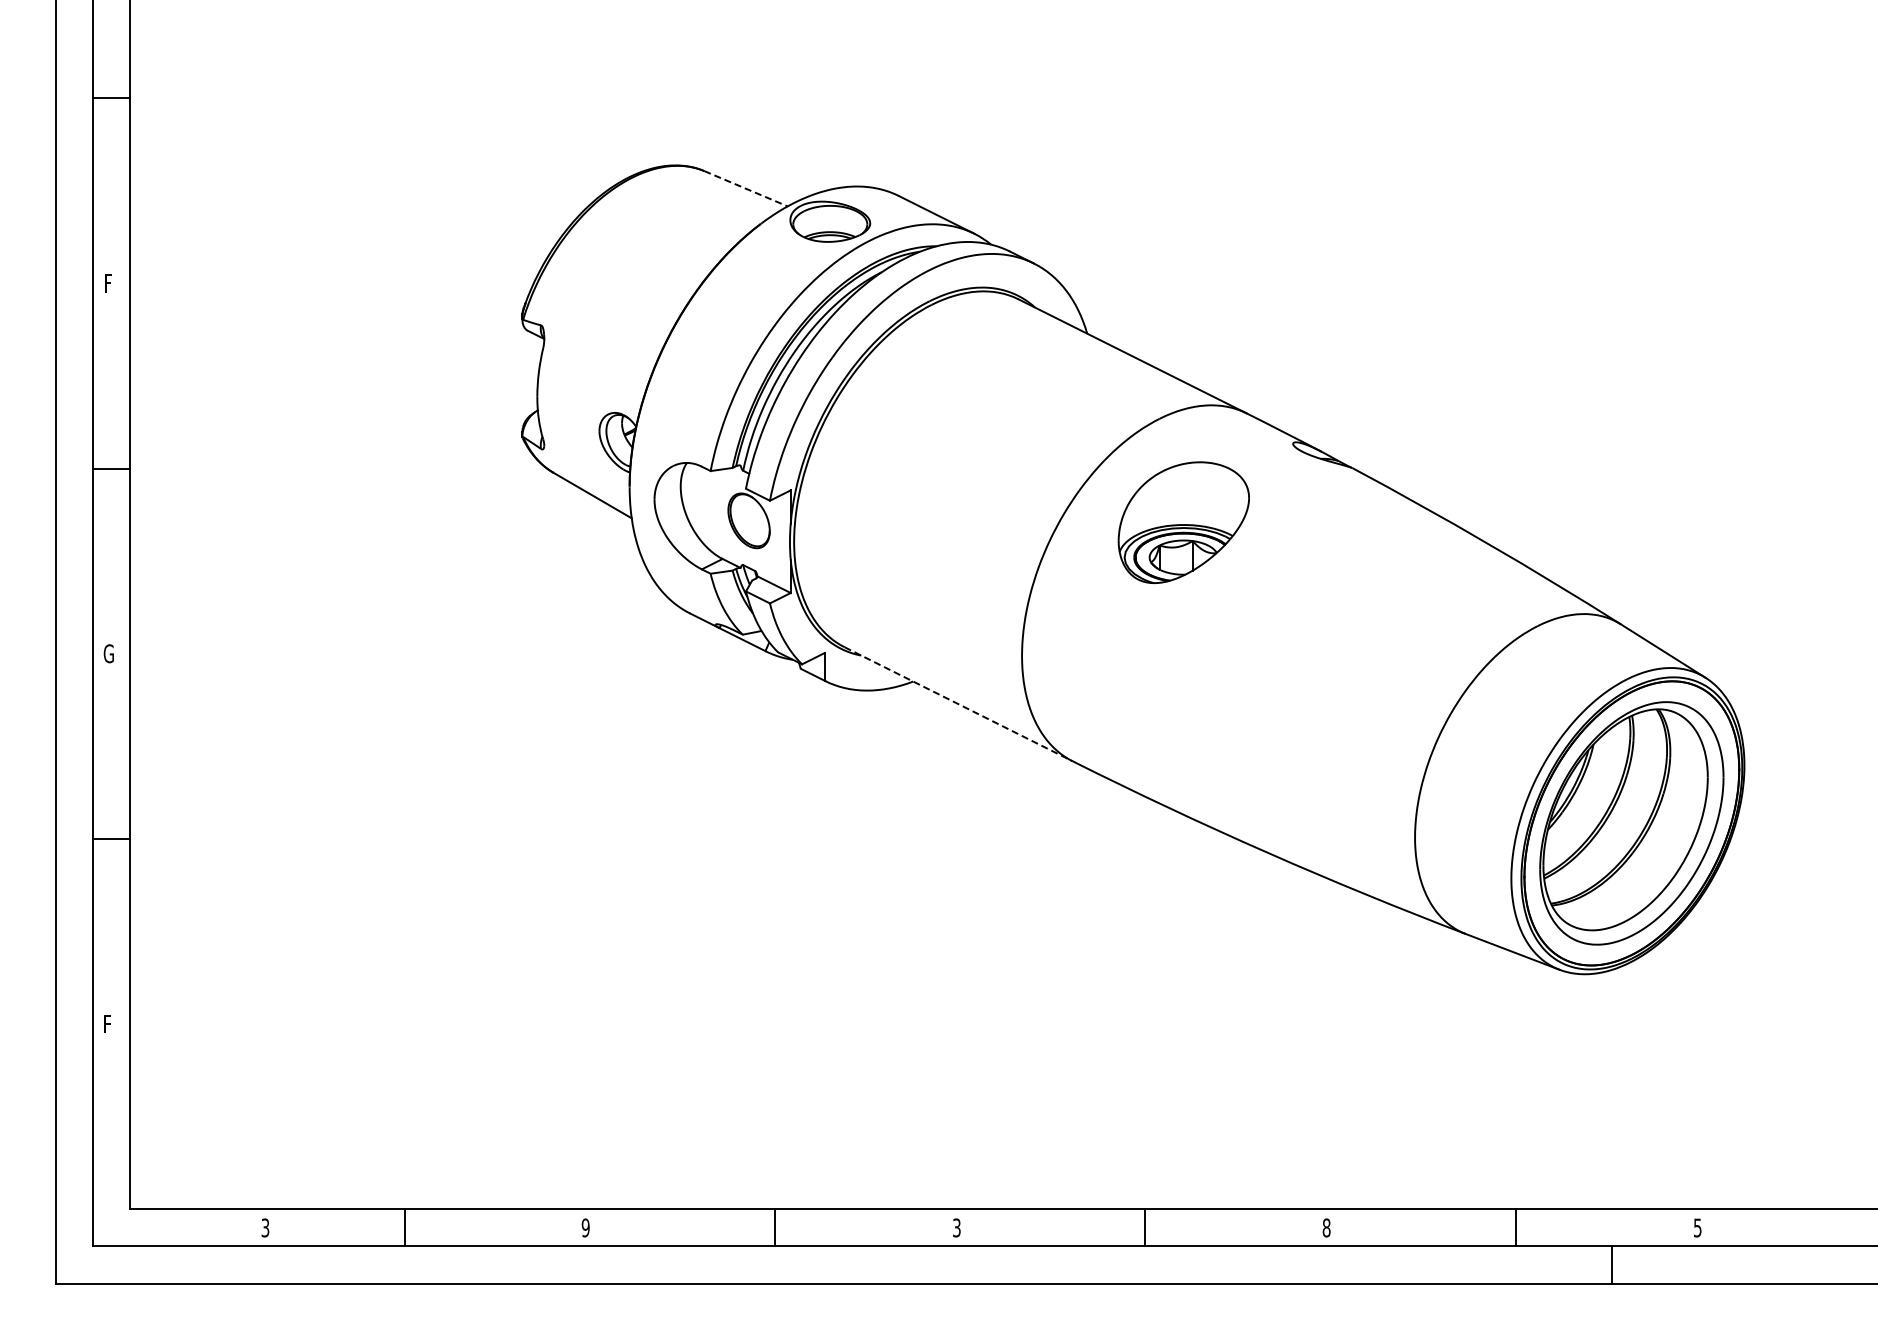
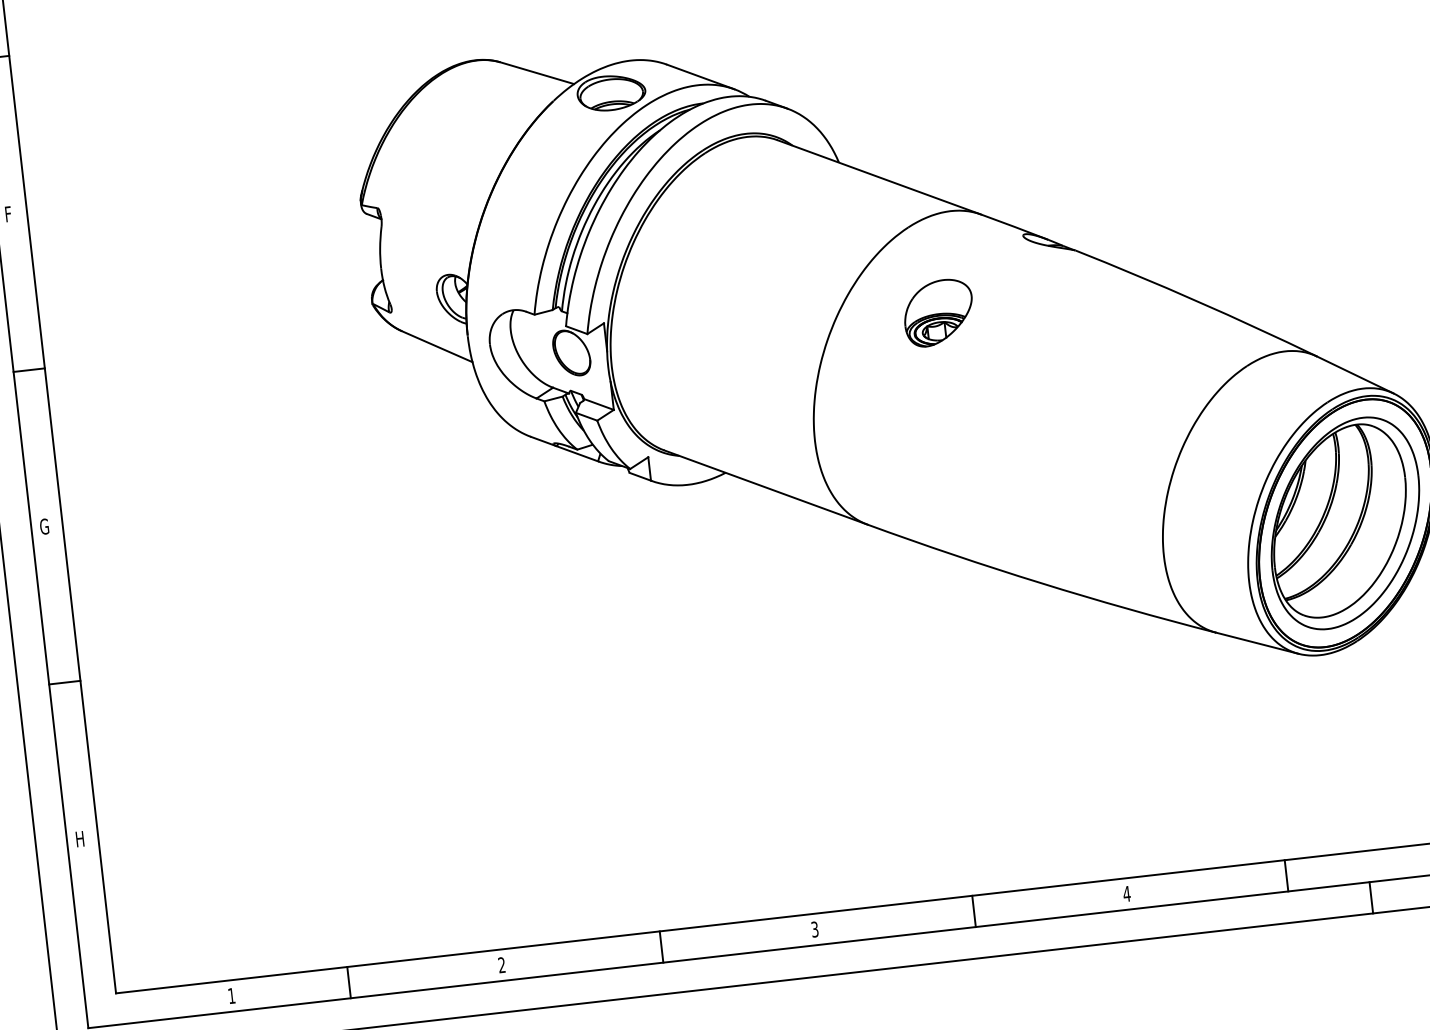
line: (746, 188) -> (537, 72), dashed -> solid
part: (1183, 522) -> (938, 312), size x0.62
line: (959, 704) -> (766, 487), dashed -> solid
text: (109, 1023) -> (80, 838), F -> H
text: (265, 1227) -> (231, 995), 3 -> 1
text: (585, 1227) -> (501, 964), 9 -> 2
text: (1326, 1227) -> (1126, 893), 8 -> 4

